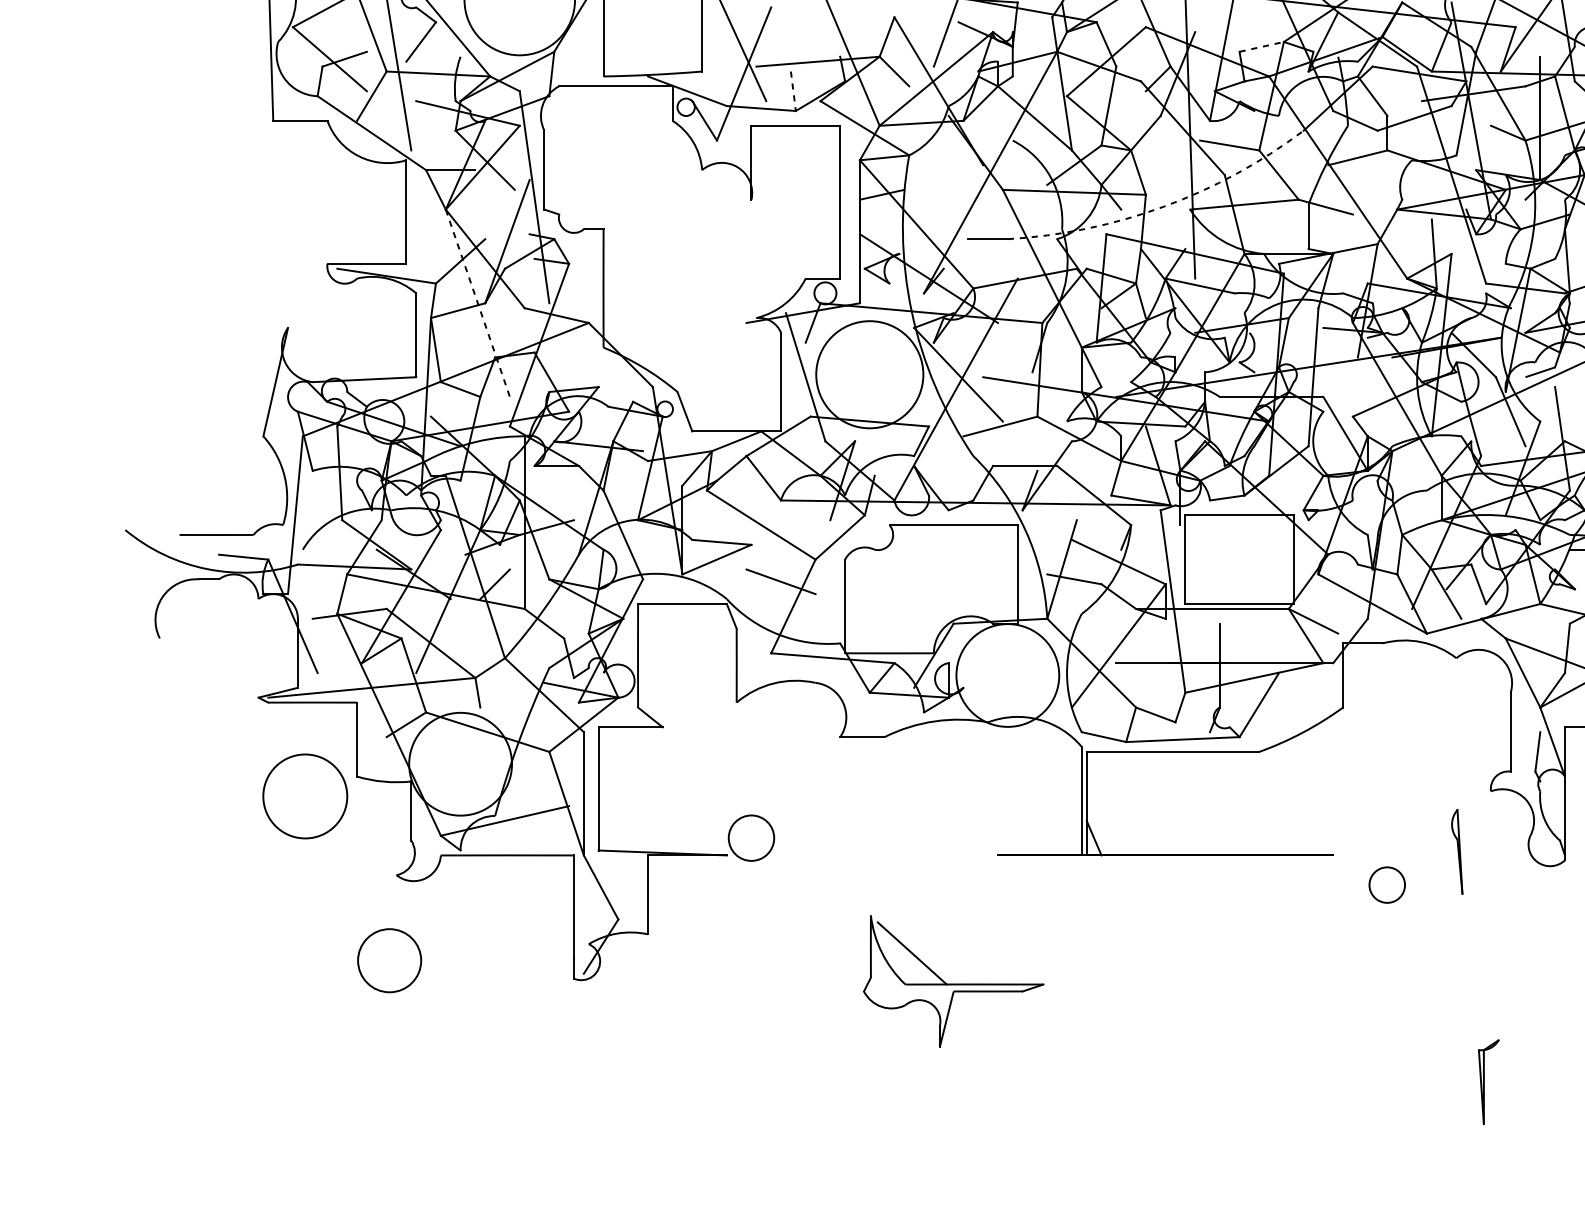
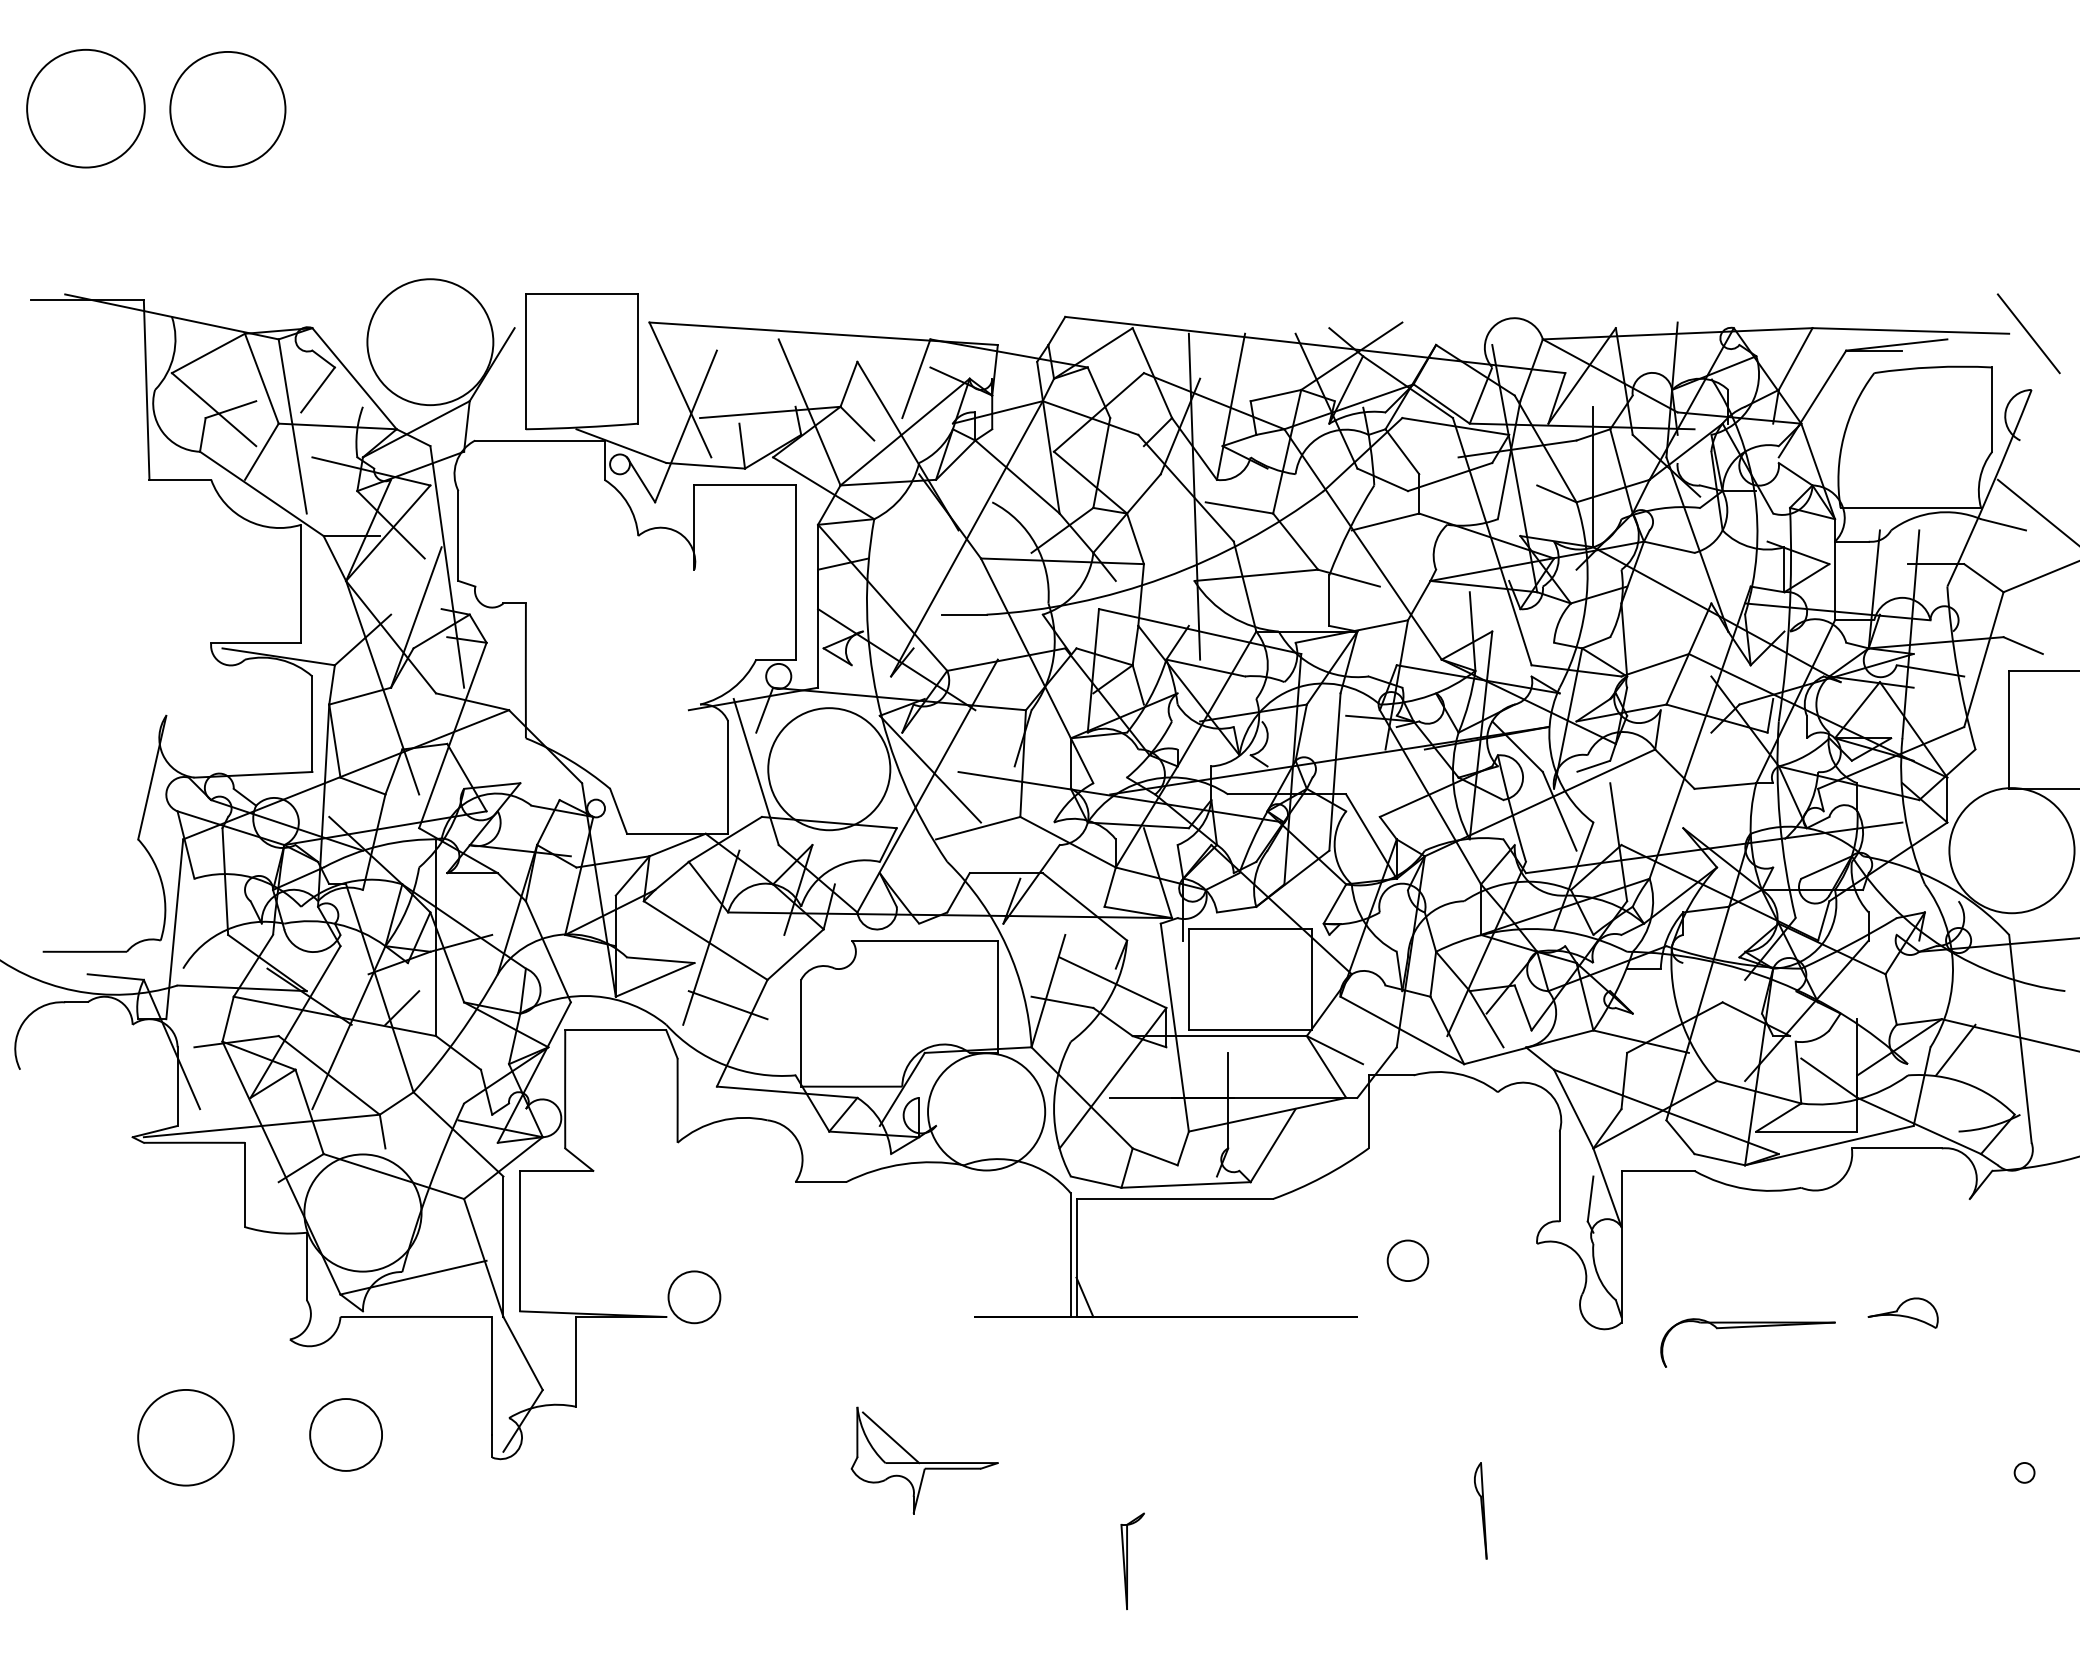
line: (1261, 46) -> (1275, 395), dashed -> solid
line: (793, 91) -> (742, 446), dashed -> solid
arc: (1163, 206) -> (1164, 577), dashed -> solid
line: (477, 303) -> (382, 687), dashed -> solid
line: (766, 522) -> (711, 937), added
circle: (304, 796) -> (185, 1437), moved
part: (1457, 851) -> (1480, 1510), moved
circle: (1386, 884) -> (1407, 1260), moved
circle: (389, 960) -> (345, 1434), moved
part: (953, 981) -> (924, 1460), size x0.71
part: (1488, 1081) -> (1132, 1560), moved

